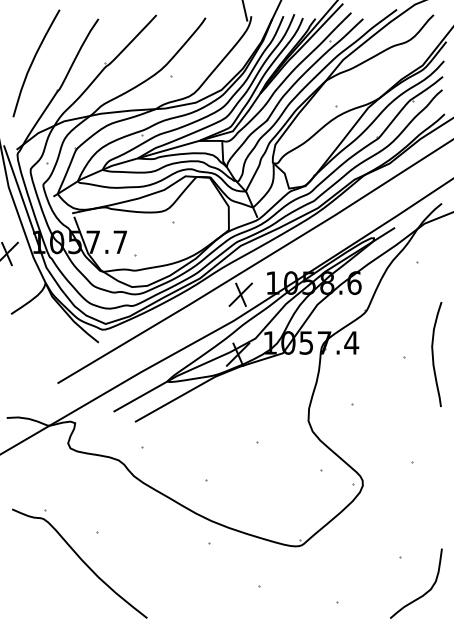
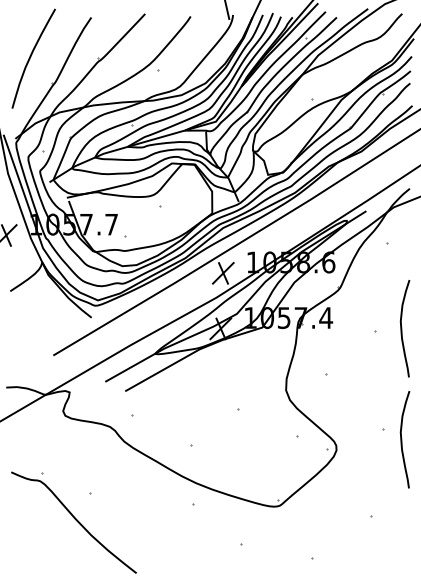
curve: (434, 473) -> (402, 439), added
curve: (422, 594) -> (391, 551), removed

